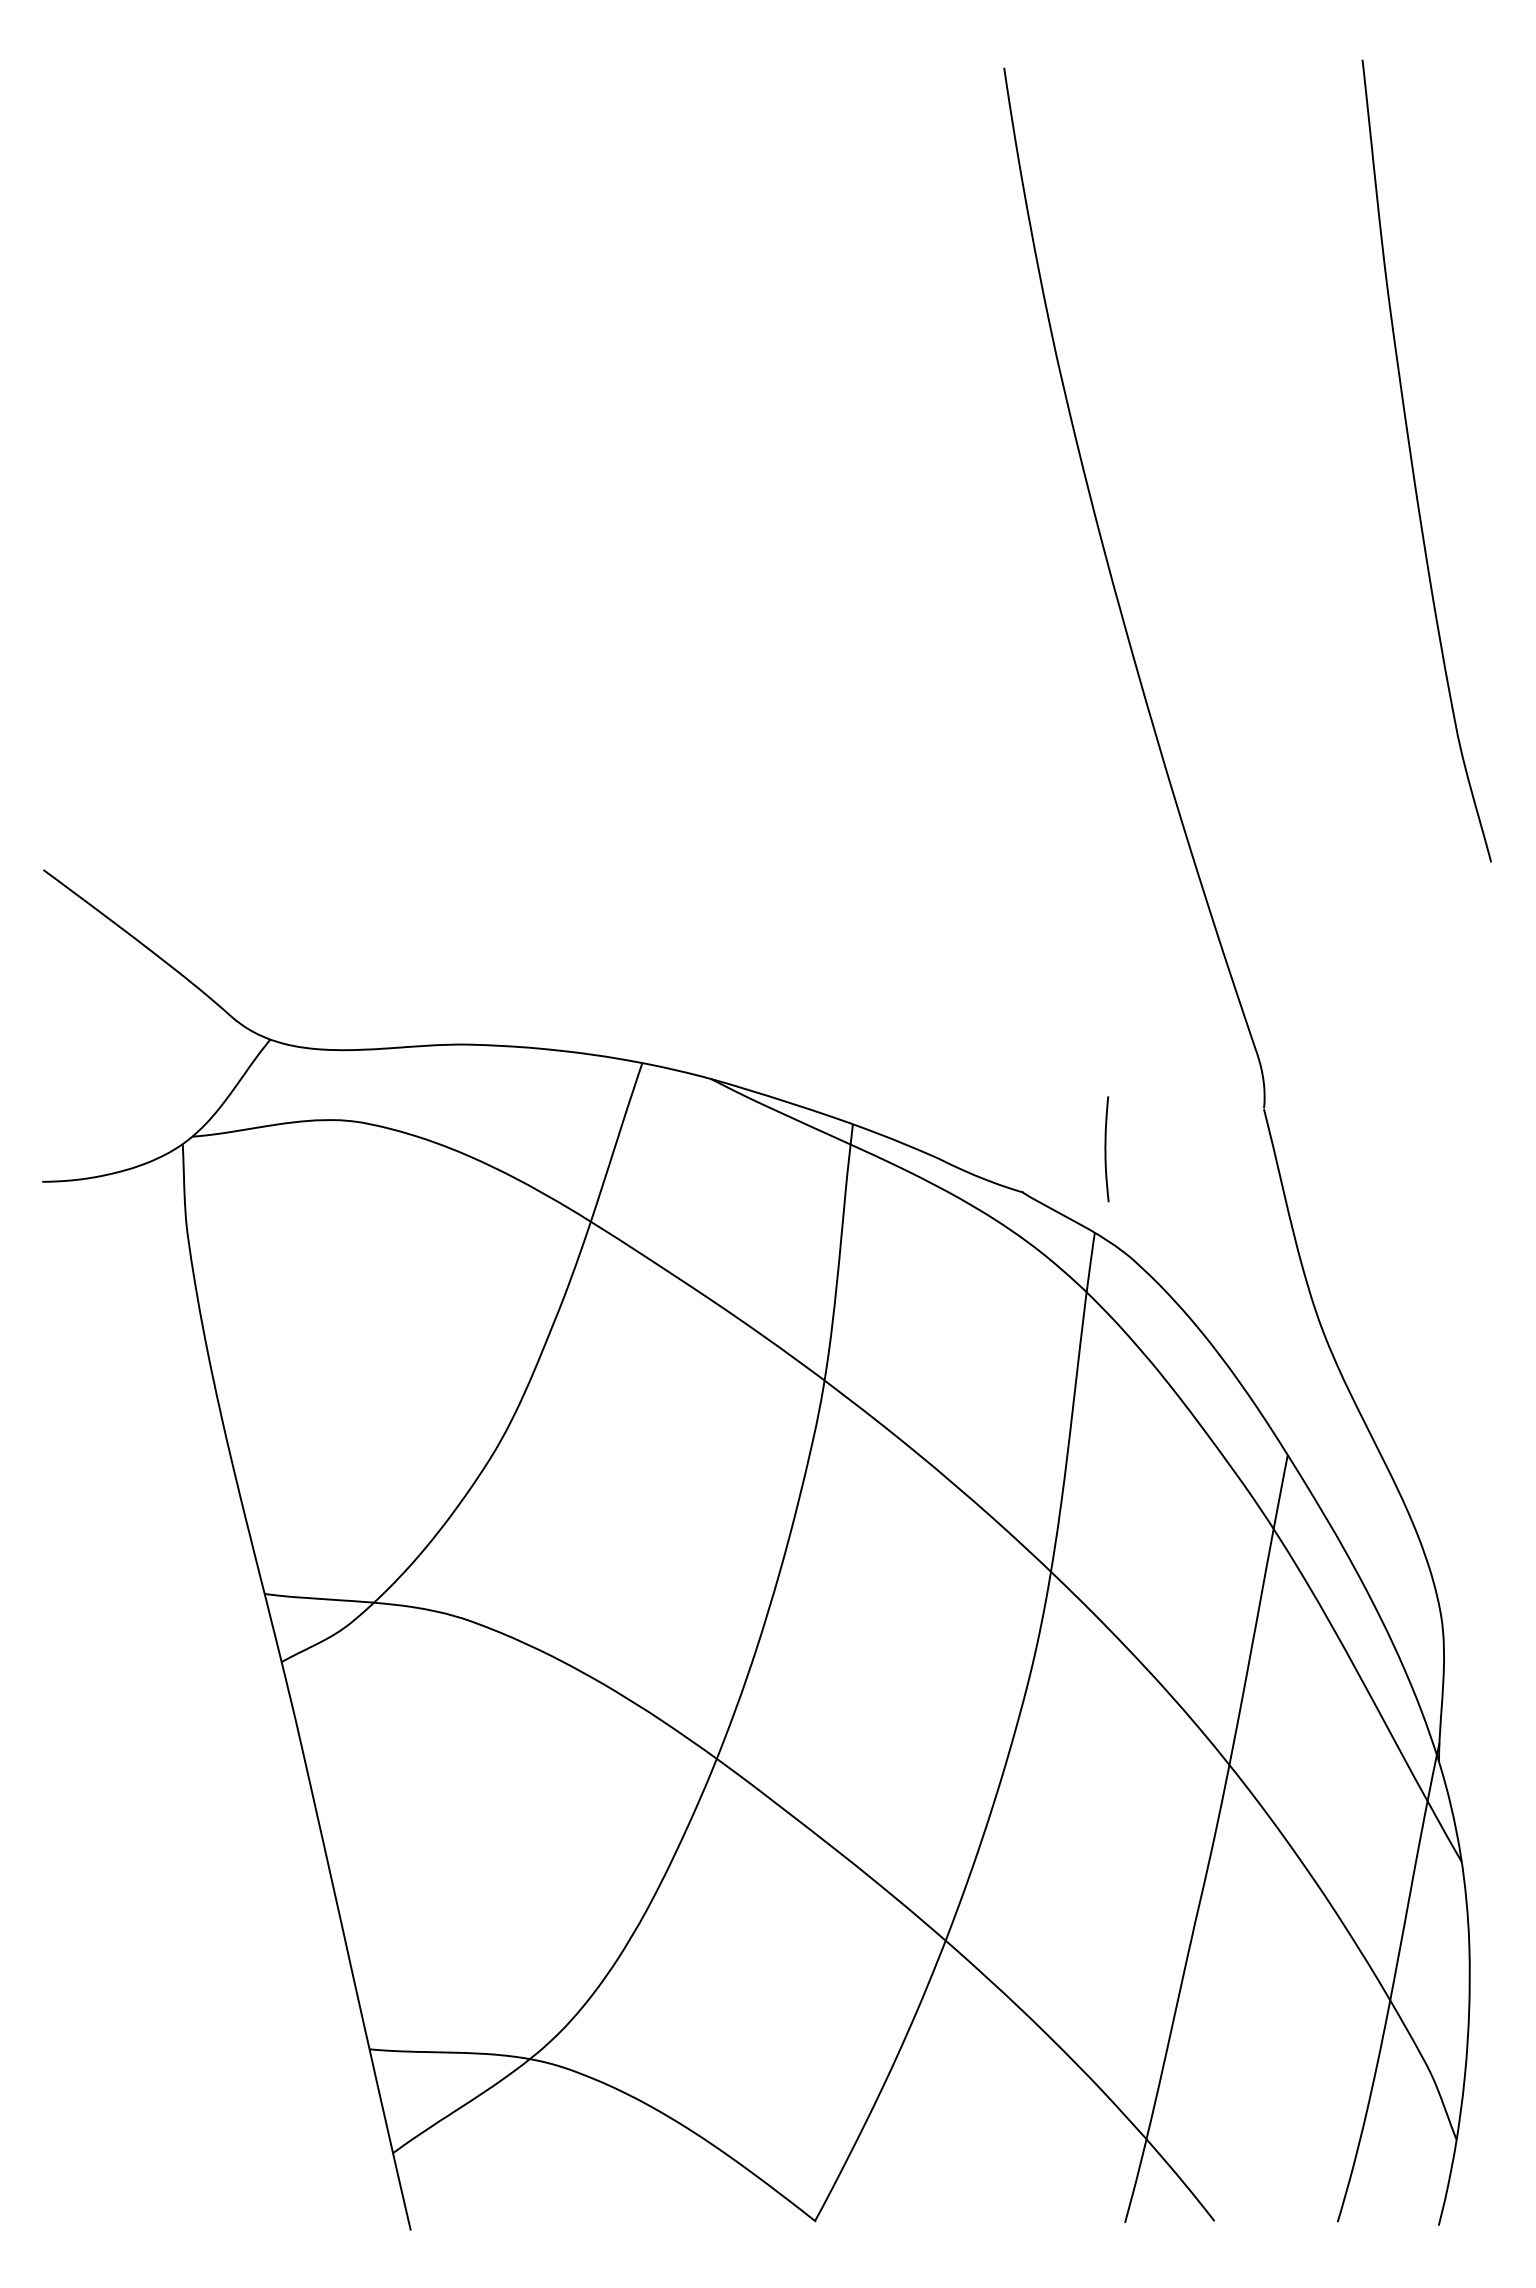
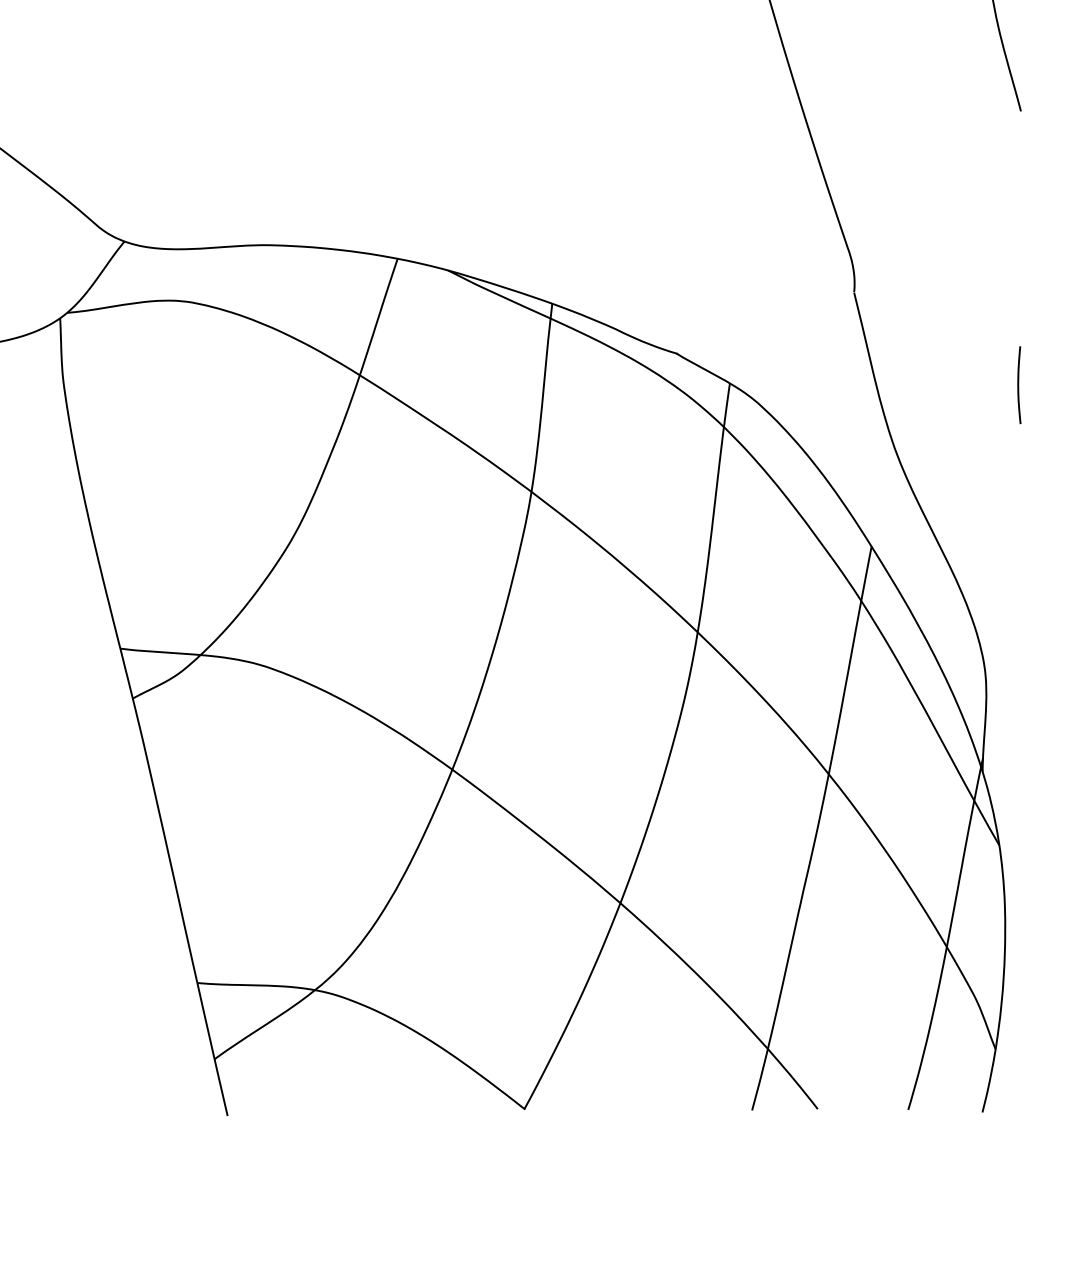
curve: (1106, 1149) -> (1019, 385), moved

